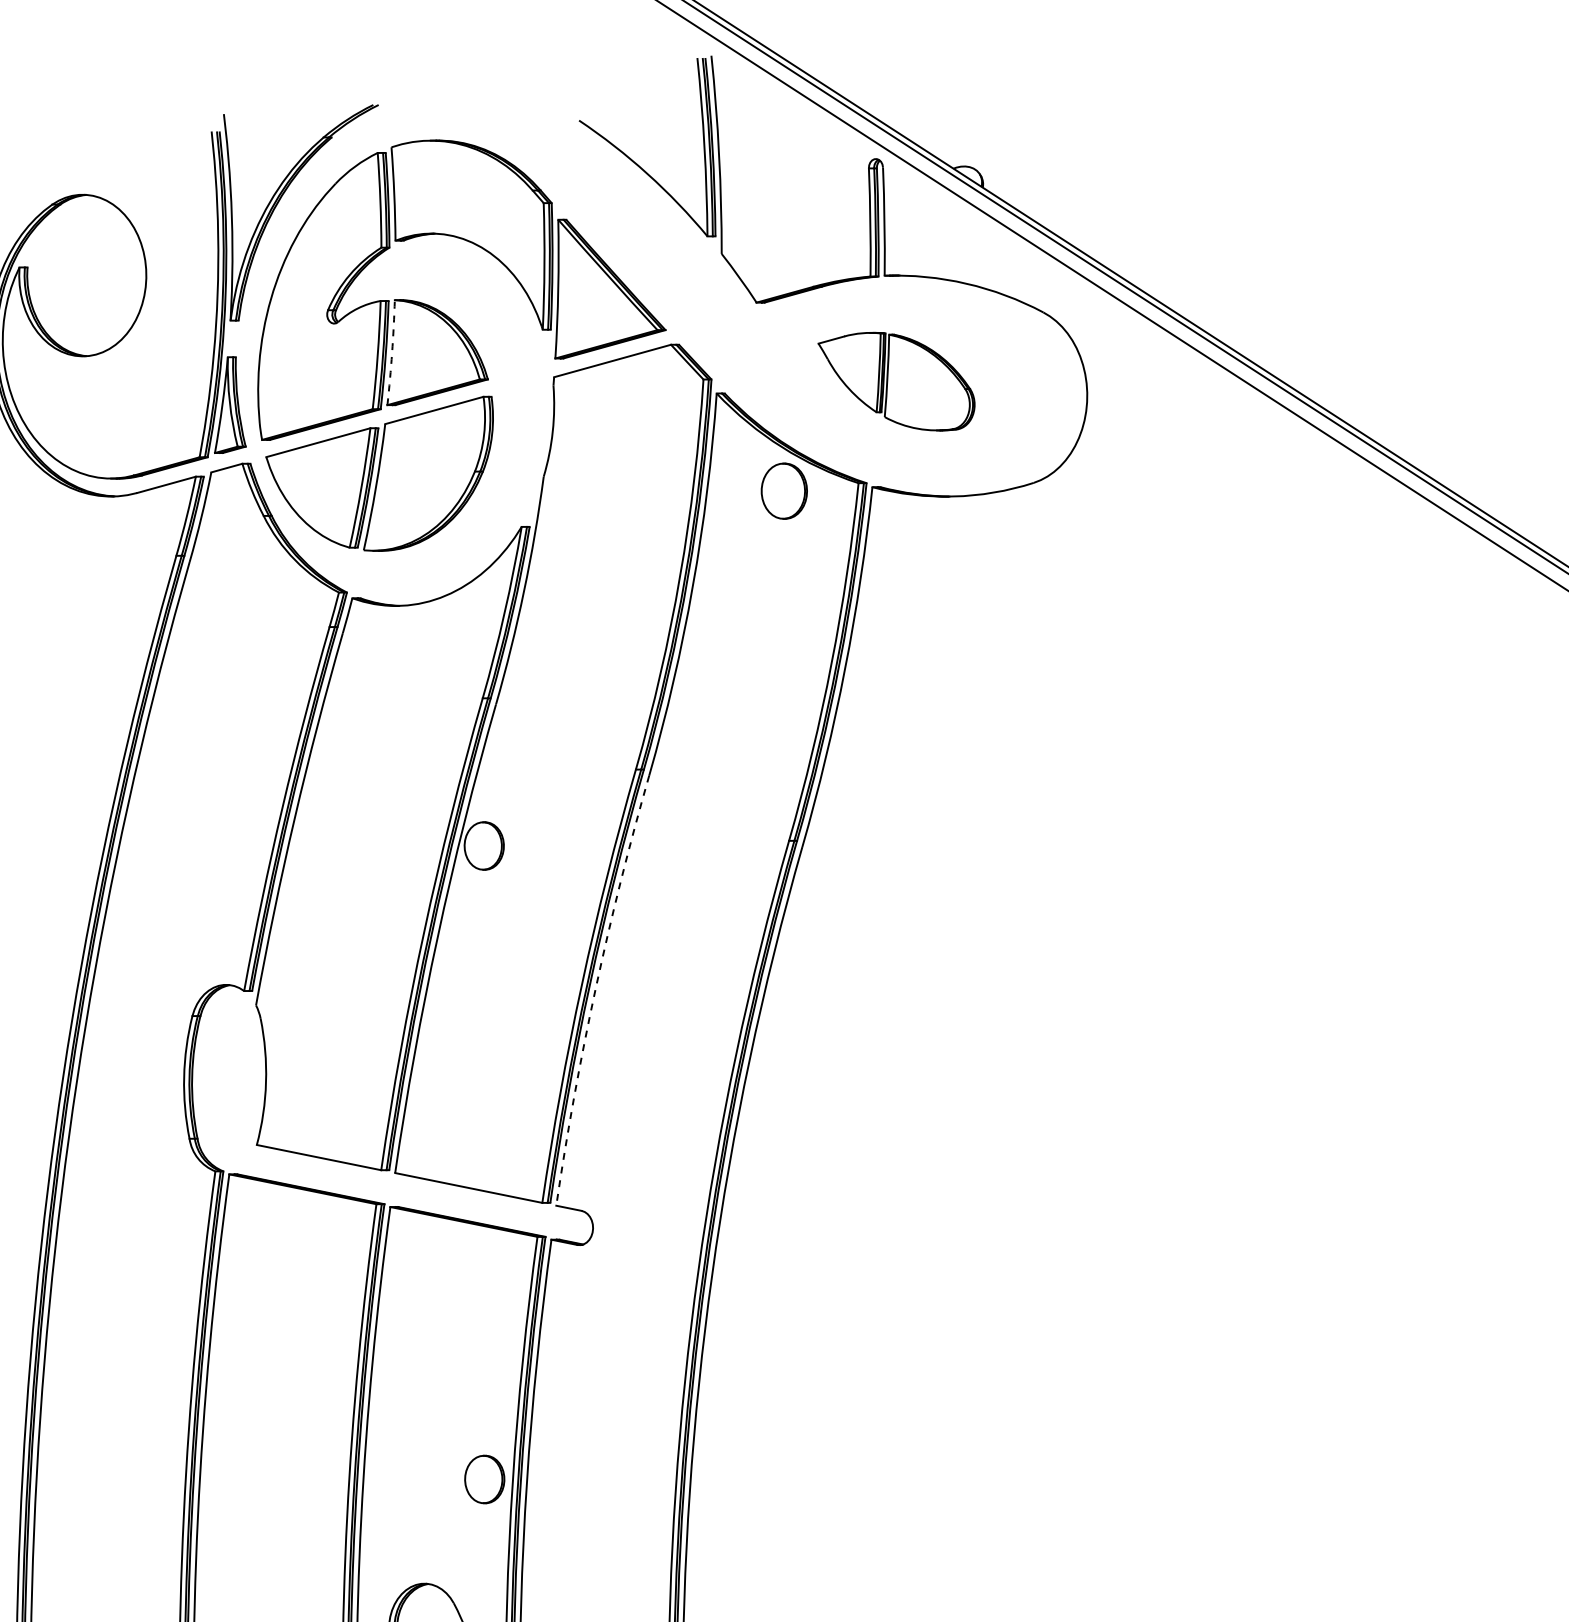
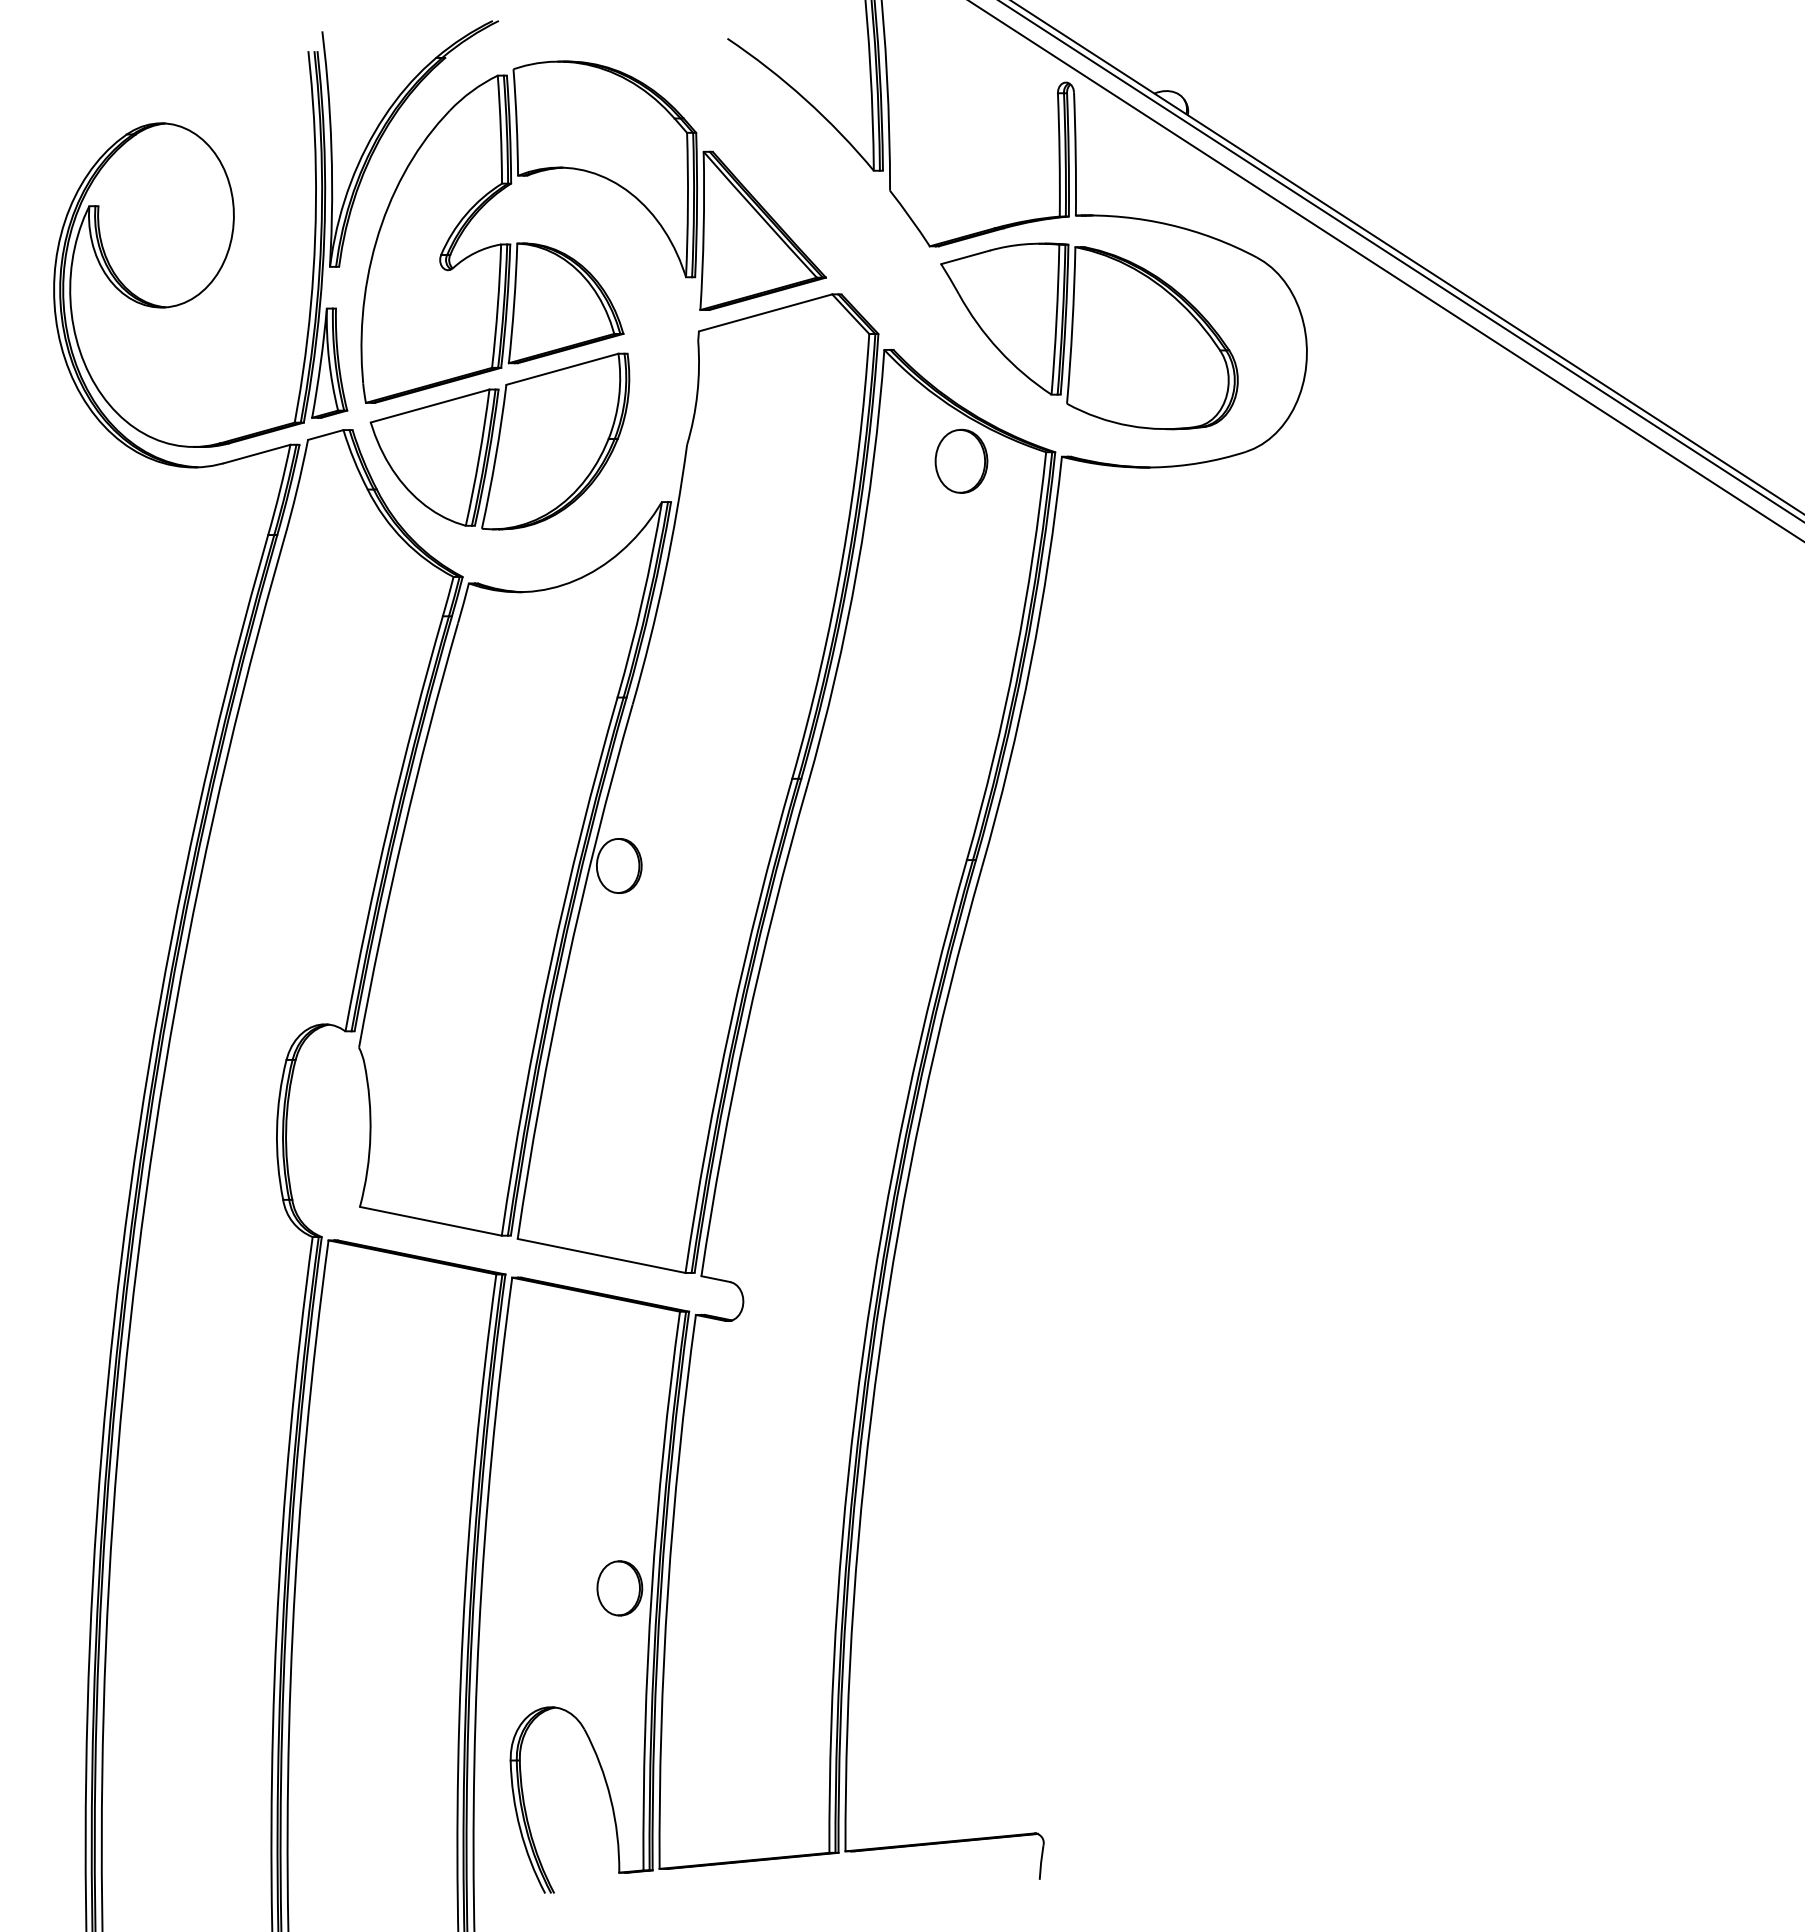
arc: (392, 352) -> (514, 303), dashed -> solid
part: (896, 381) -> (1089, 336), size x1.67
arc: (595, 989) -> (746, 1029), dashed -> solid

